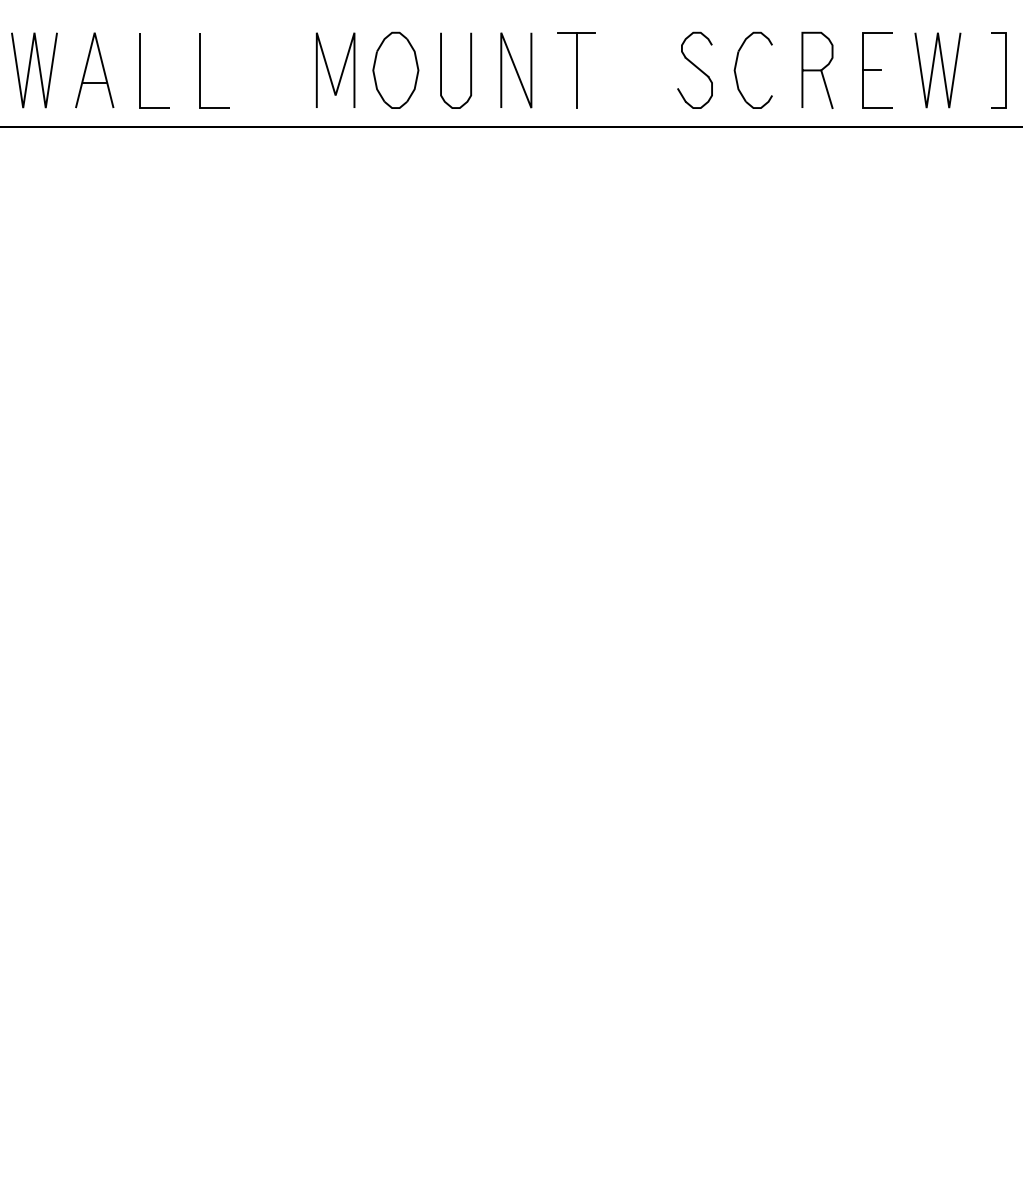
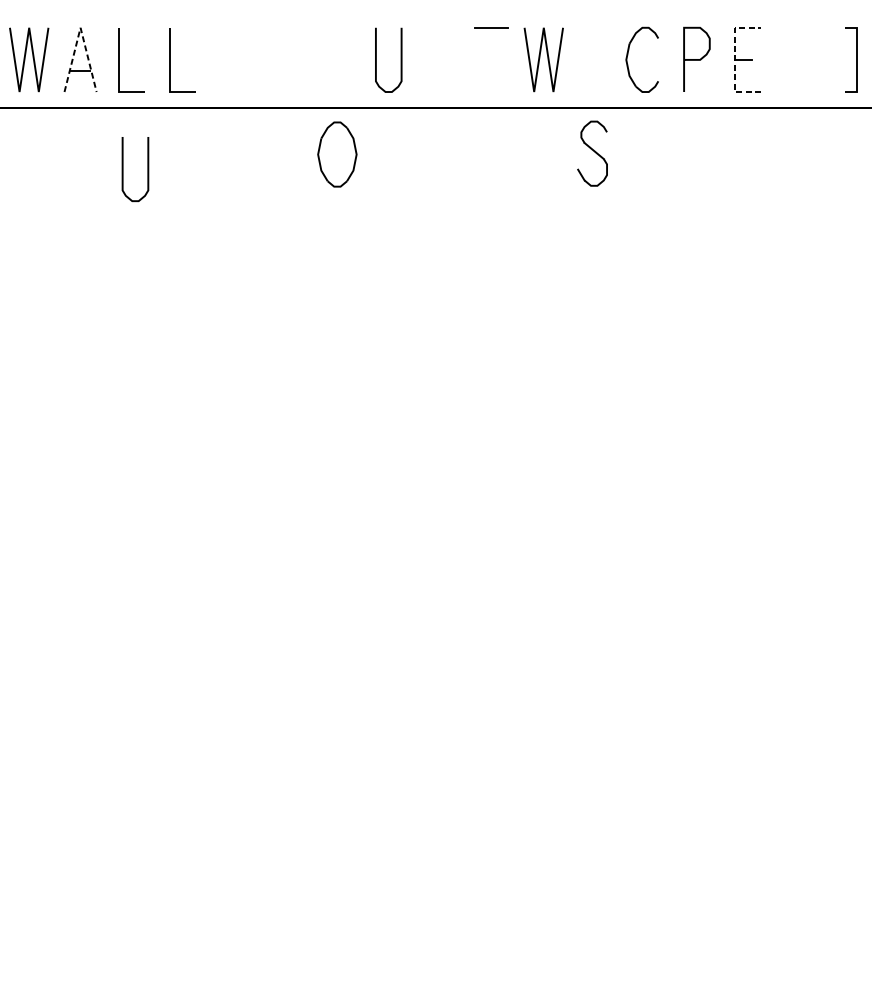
line: (94, 32) -> (80, 27), solid -> dashed
part: (395, 69) -> (337, 153), moved
part: (694, 69) -> (592, 152), moved
line: (329, 70) -> (280, 59), removed
line: (516, 70) -> (440, 59), removed
line: (576, 70) -> (491, 59), removed
line: (862, 70) -> (735, 59), solid -> dashed
line: (933, 70) -> (540, 59), moved
line: (826, 89) -> (704, 76), removed
curve: (173, 198) -> (147, 169), added

